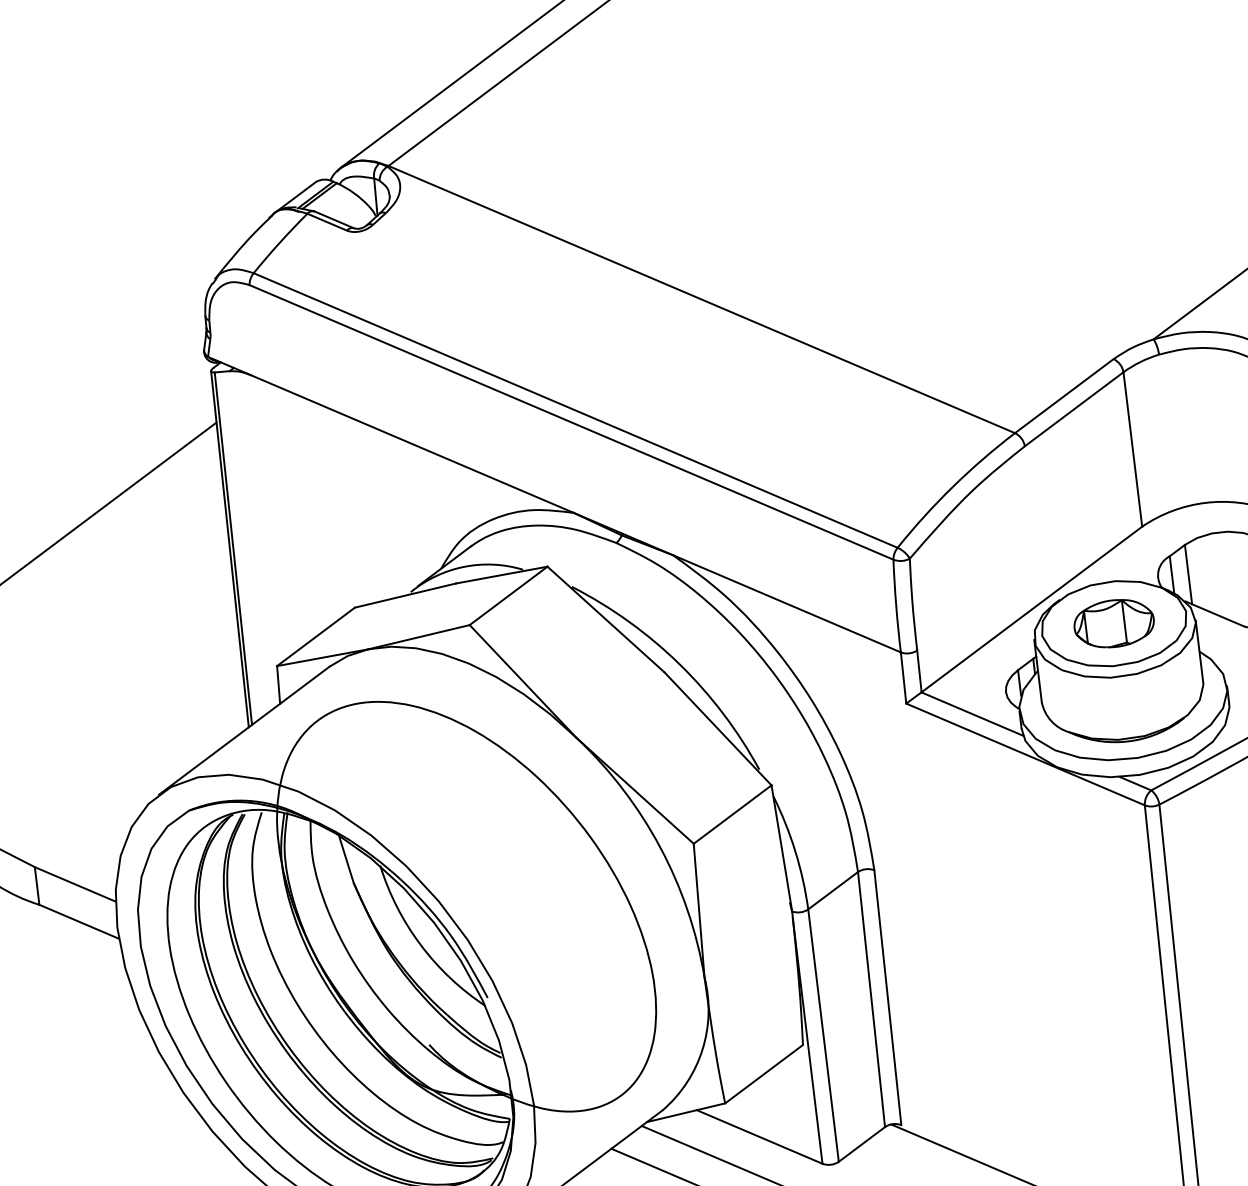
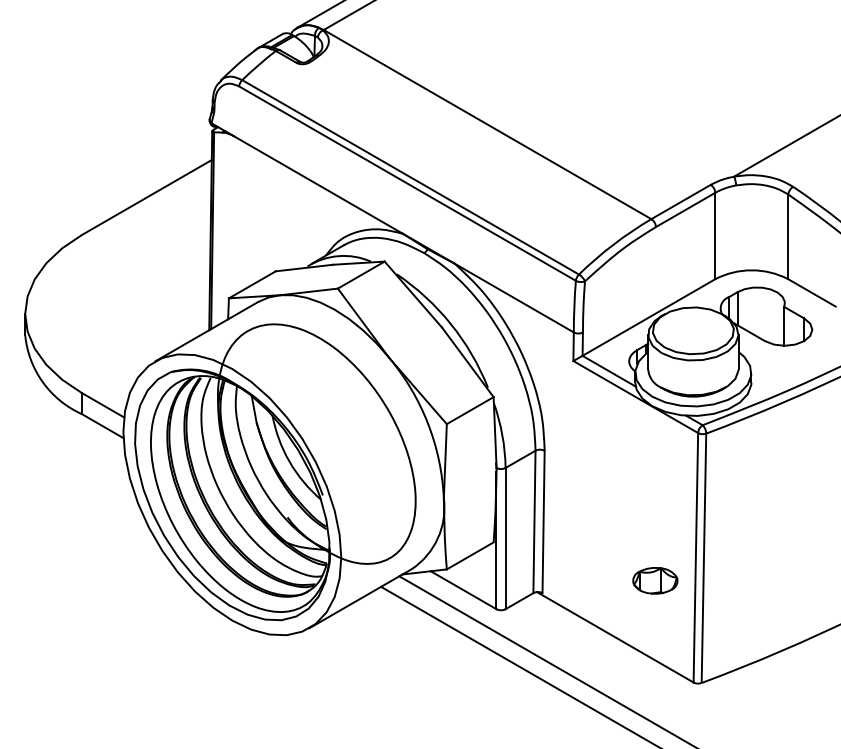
part: (1114, 623) -> (655, 580), moved

